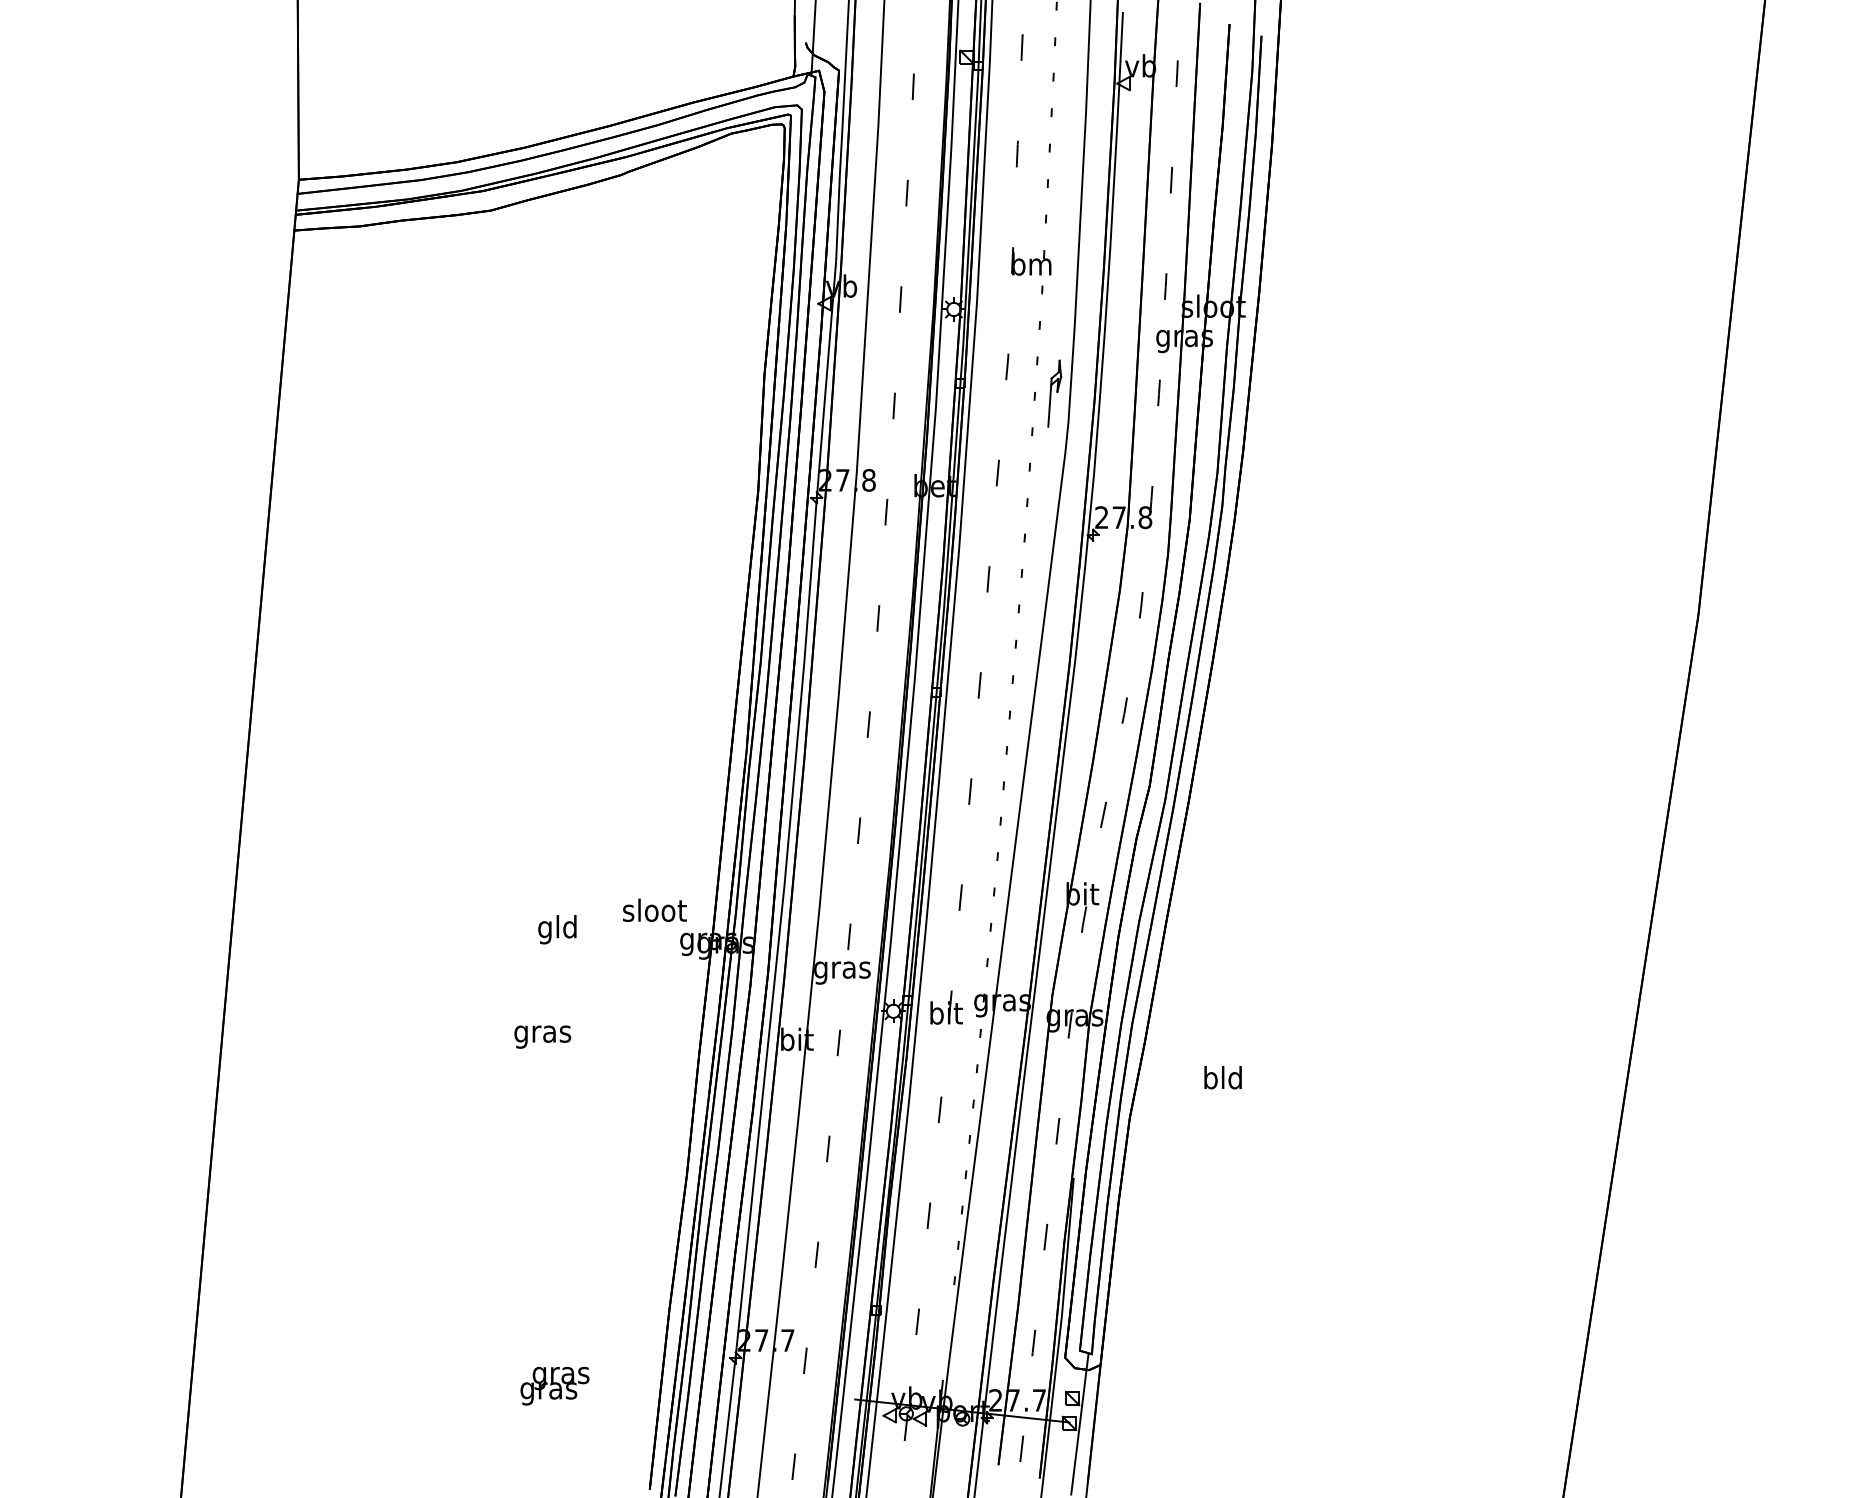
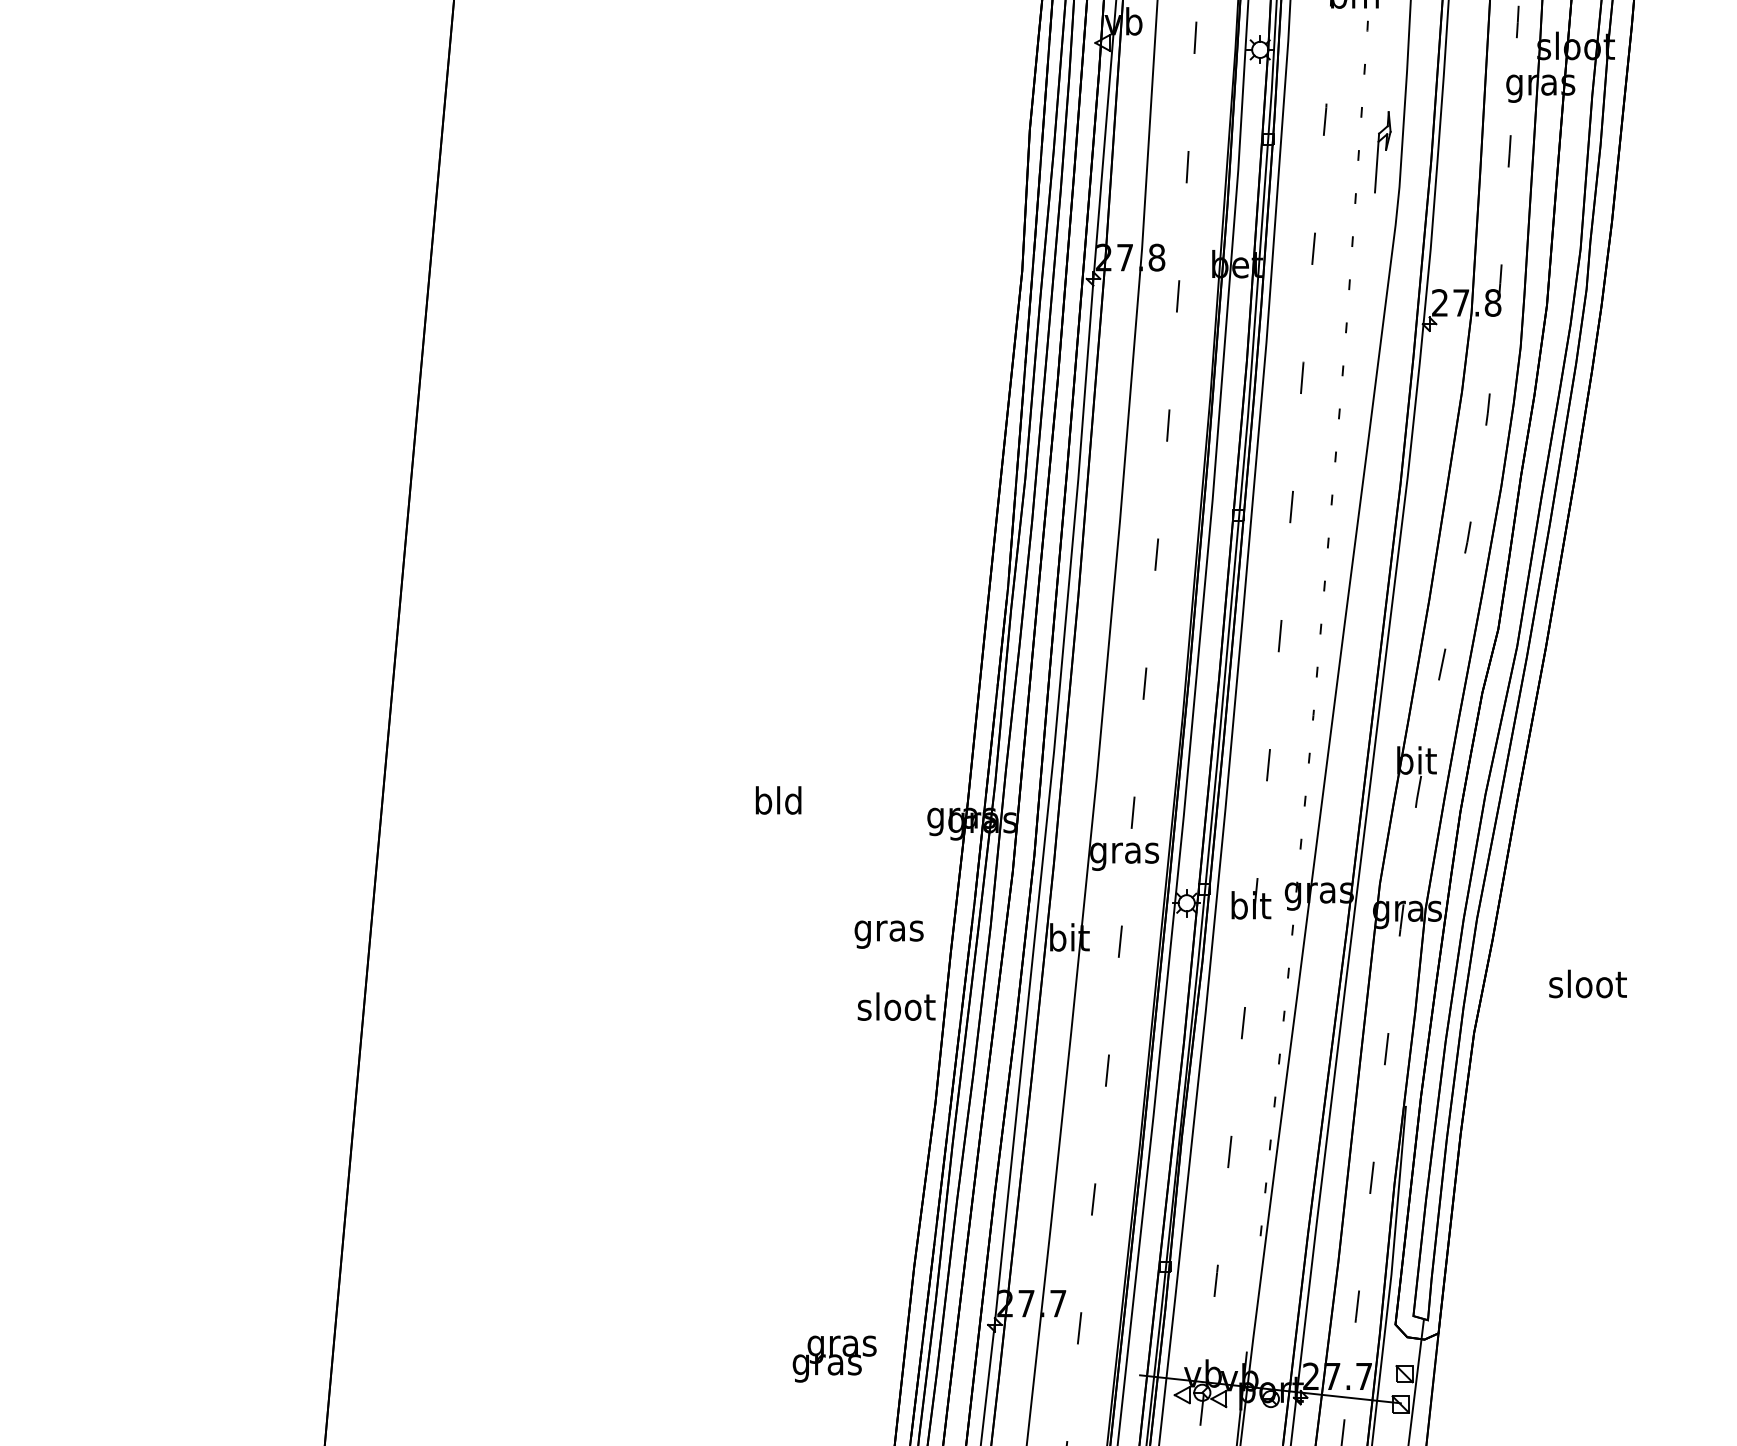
text: (654, 910) -> (896, 1006), moved
text: (545, 929) -> (763, 803), gld -> bld
text: (542, 1036) -> (888, 933), moved
text: (1223, 1077) -> (1588, 983), bld -> sloot
text: (554, 1385) -> (834, 1358), moved

